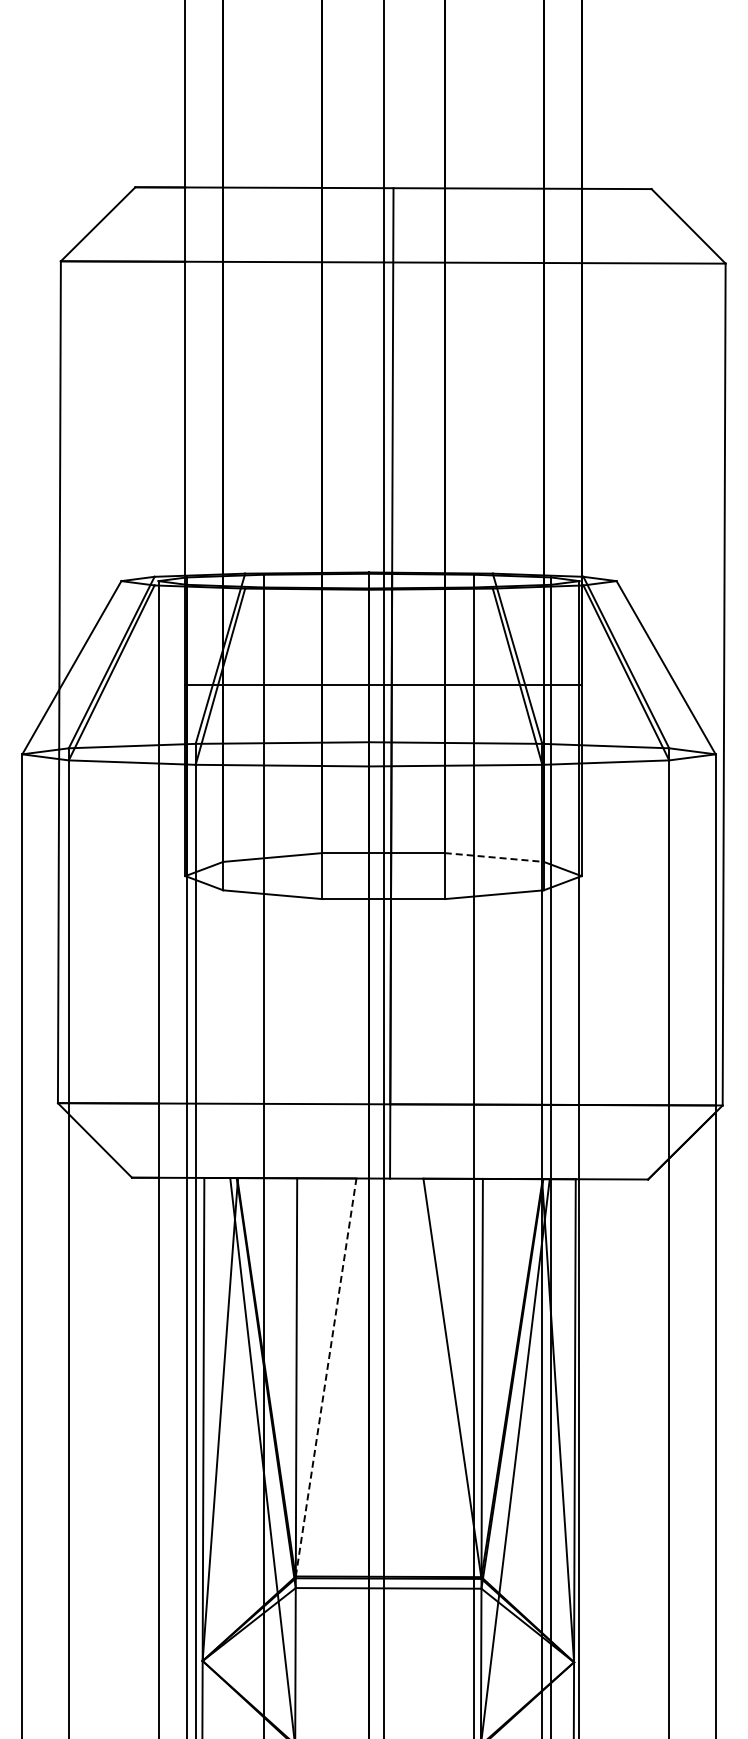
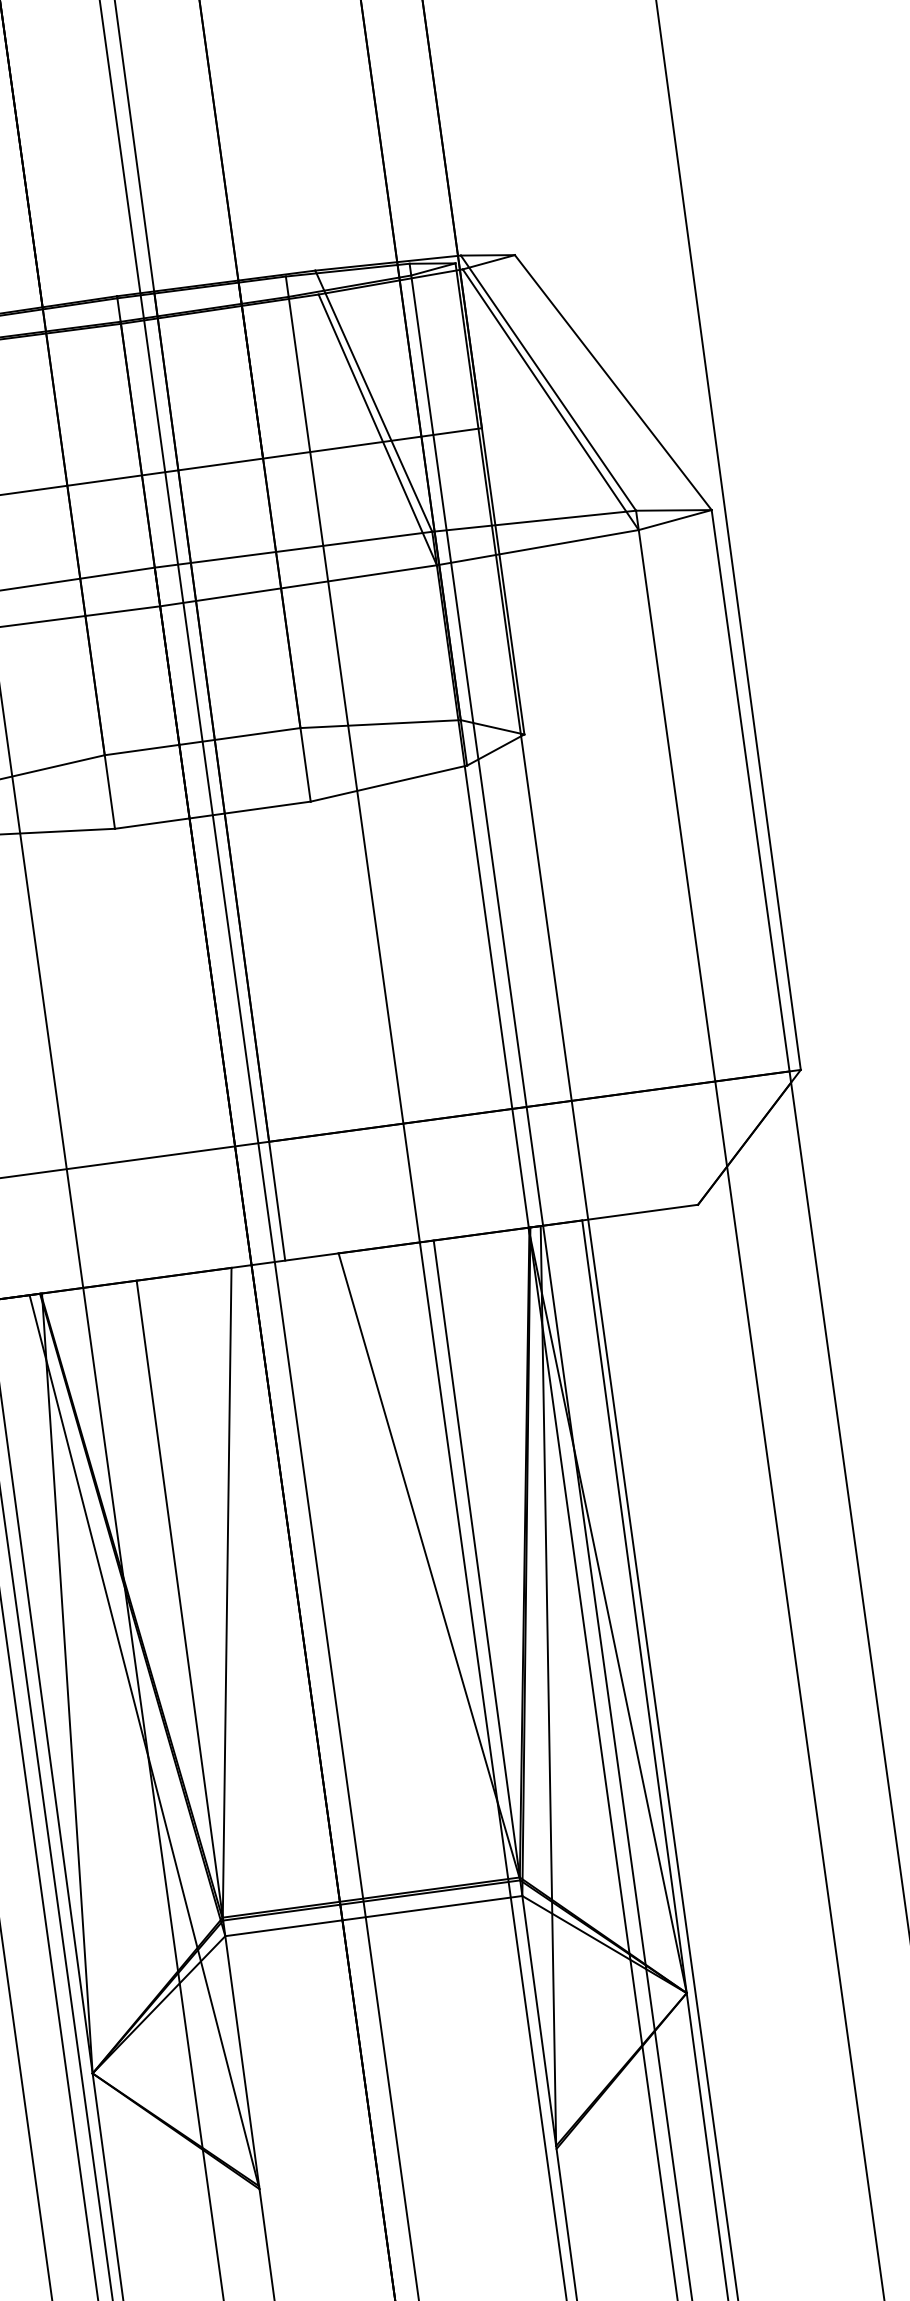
line: (494, 857) -> (380, 724), dashed -> solid
line: (326, 1376) -> (227, 1591), dashed -> solid

